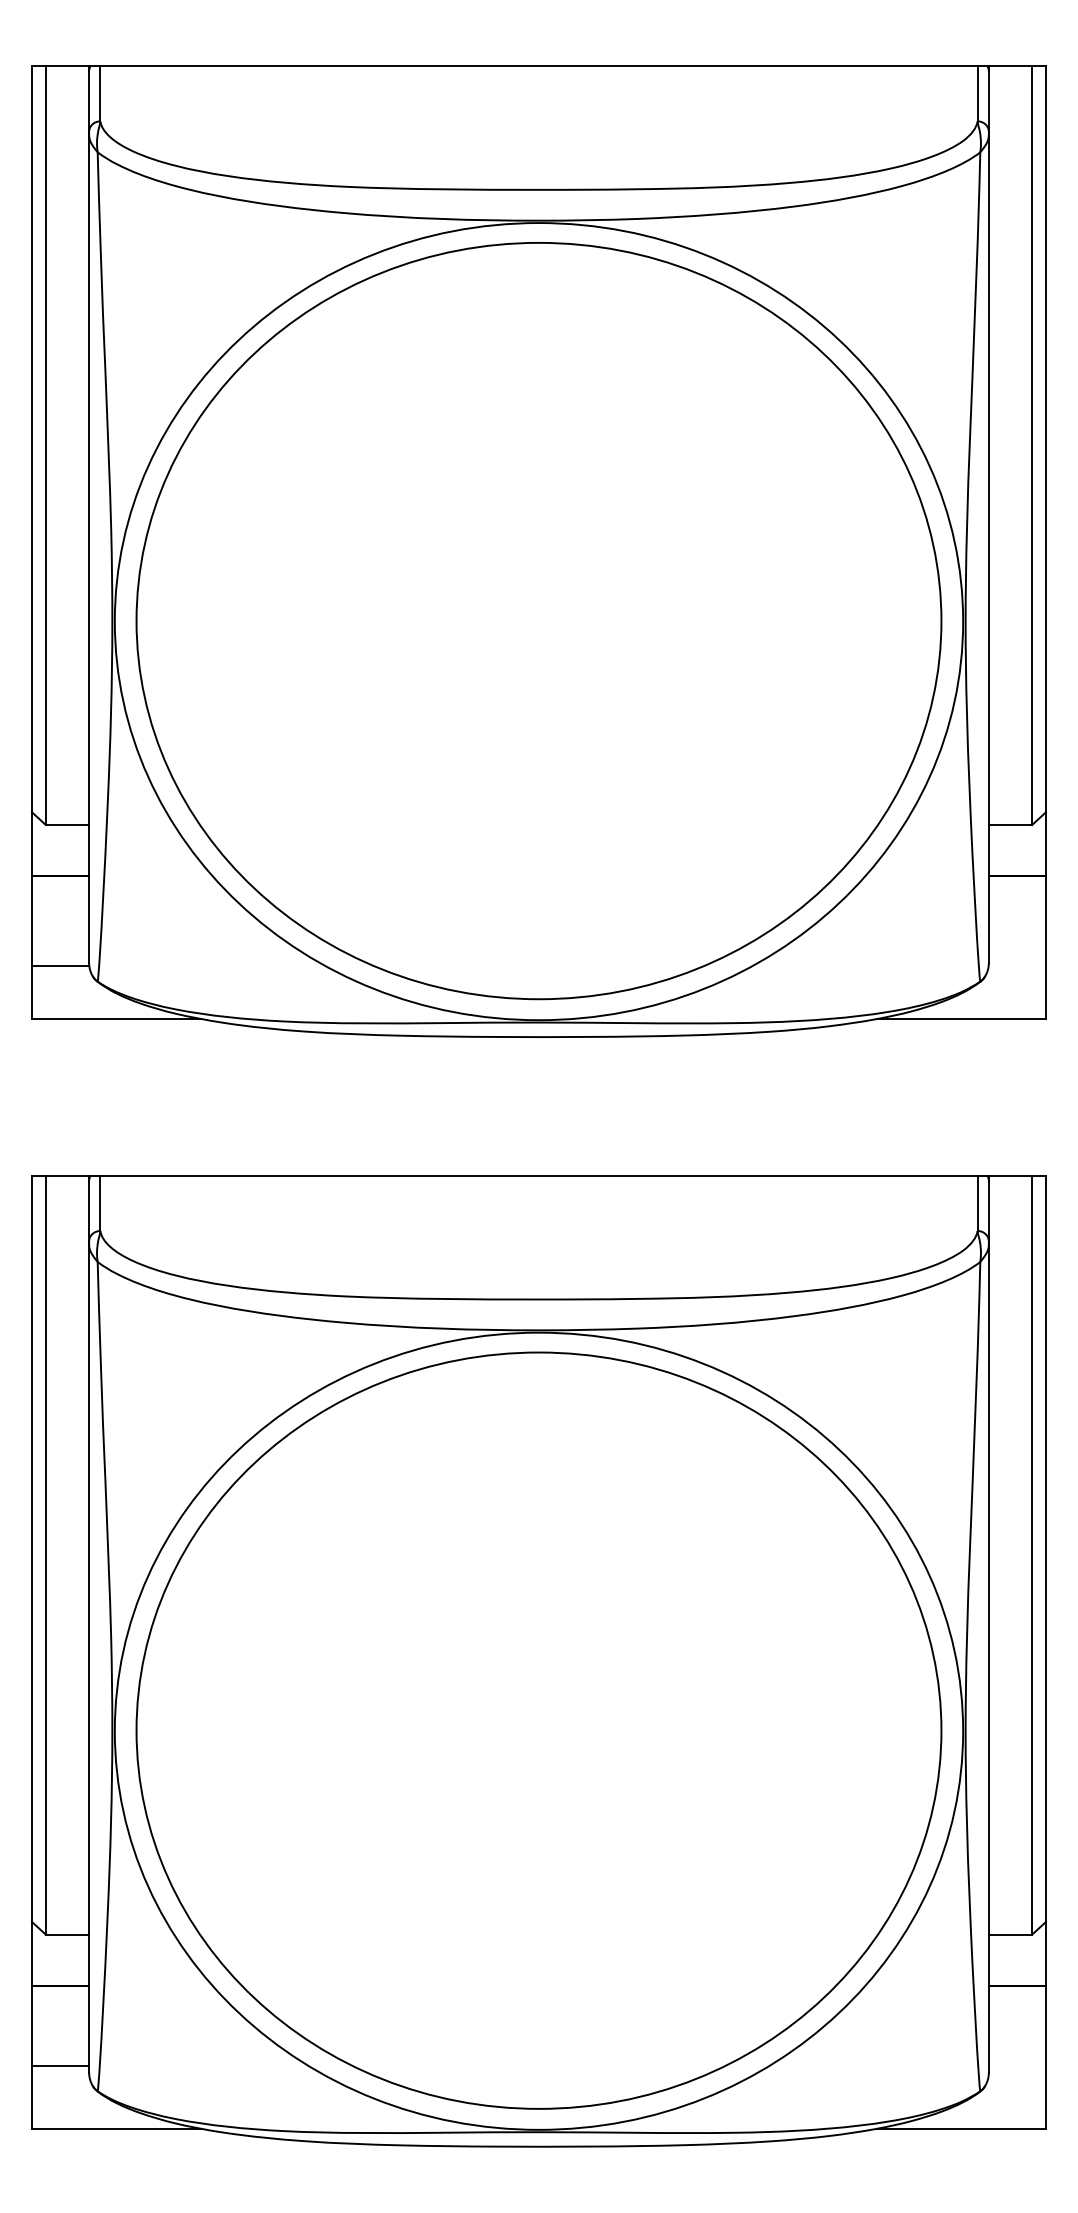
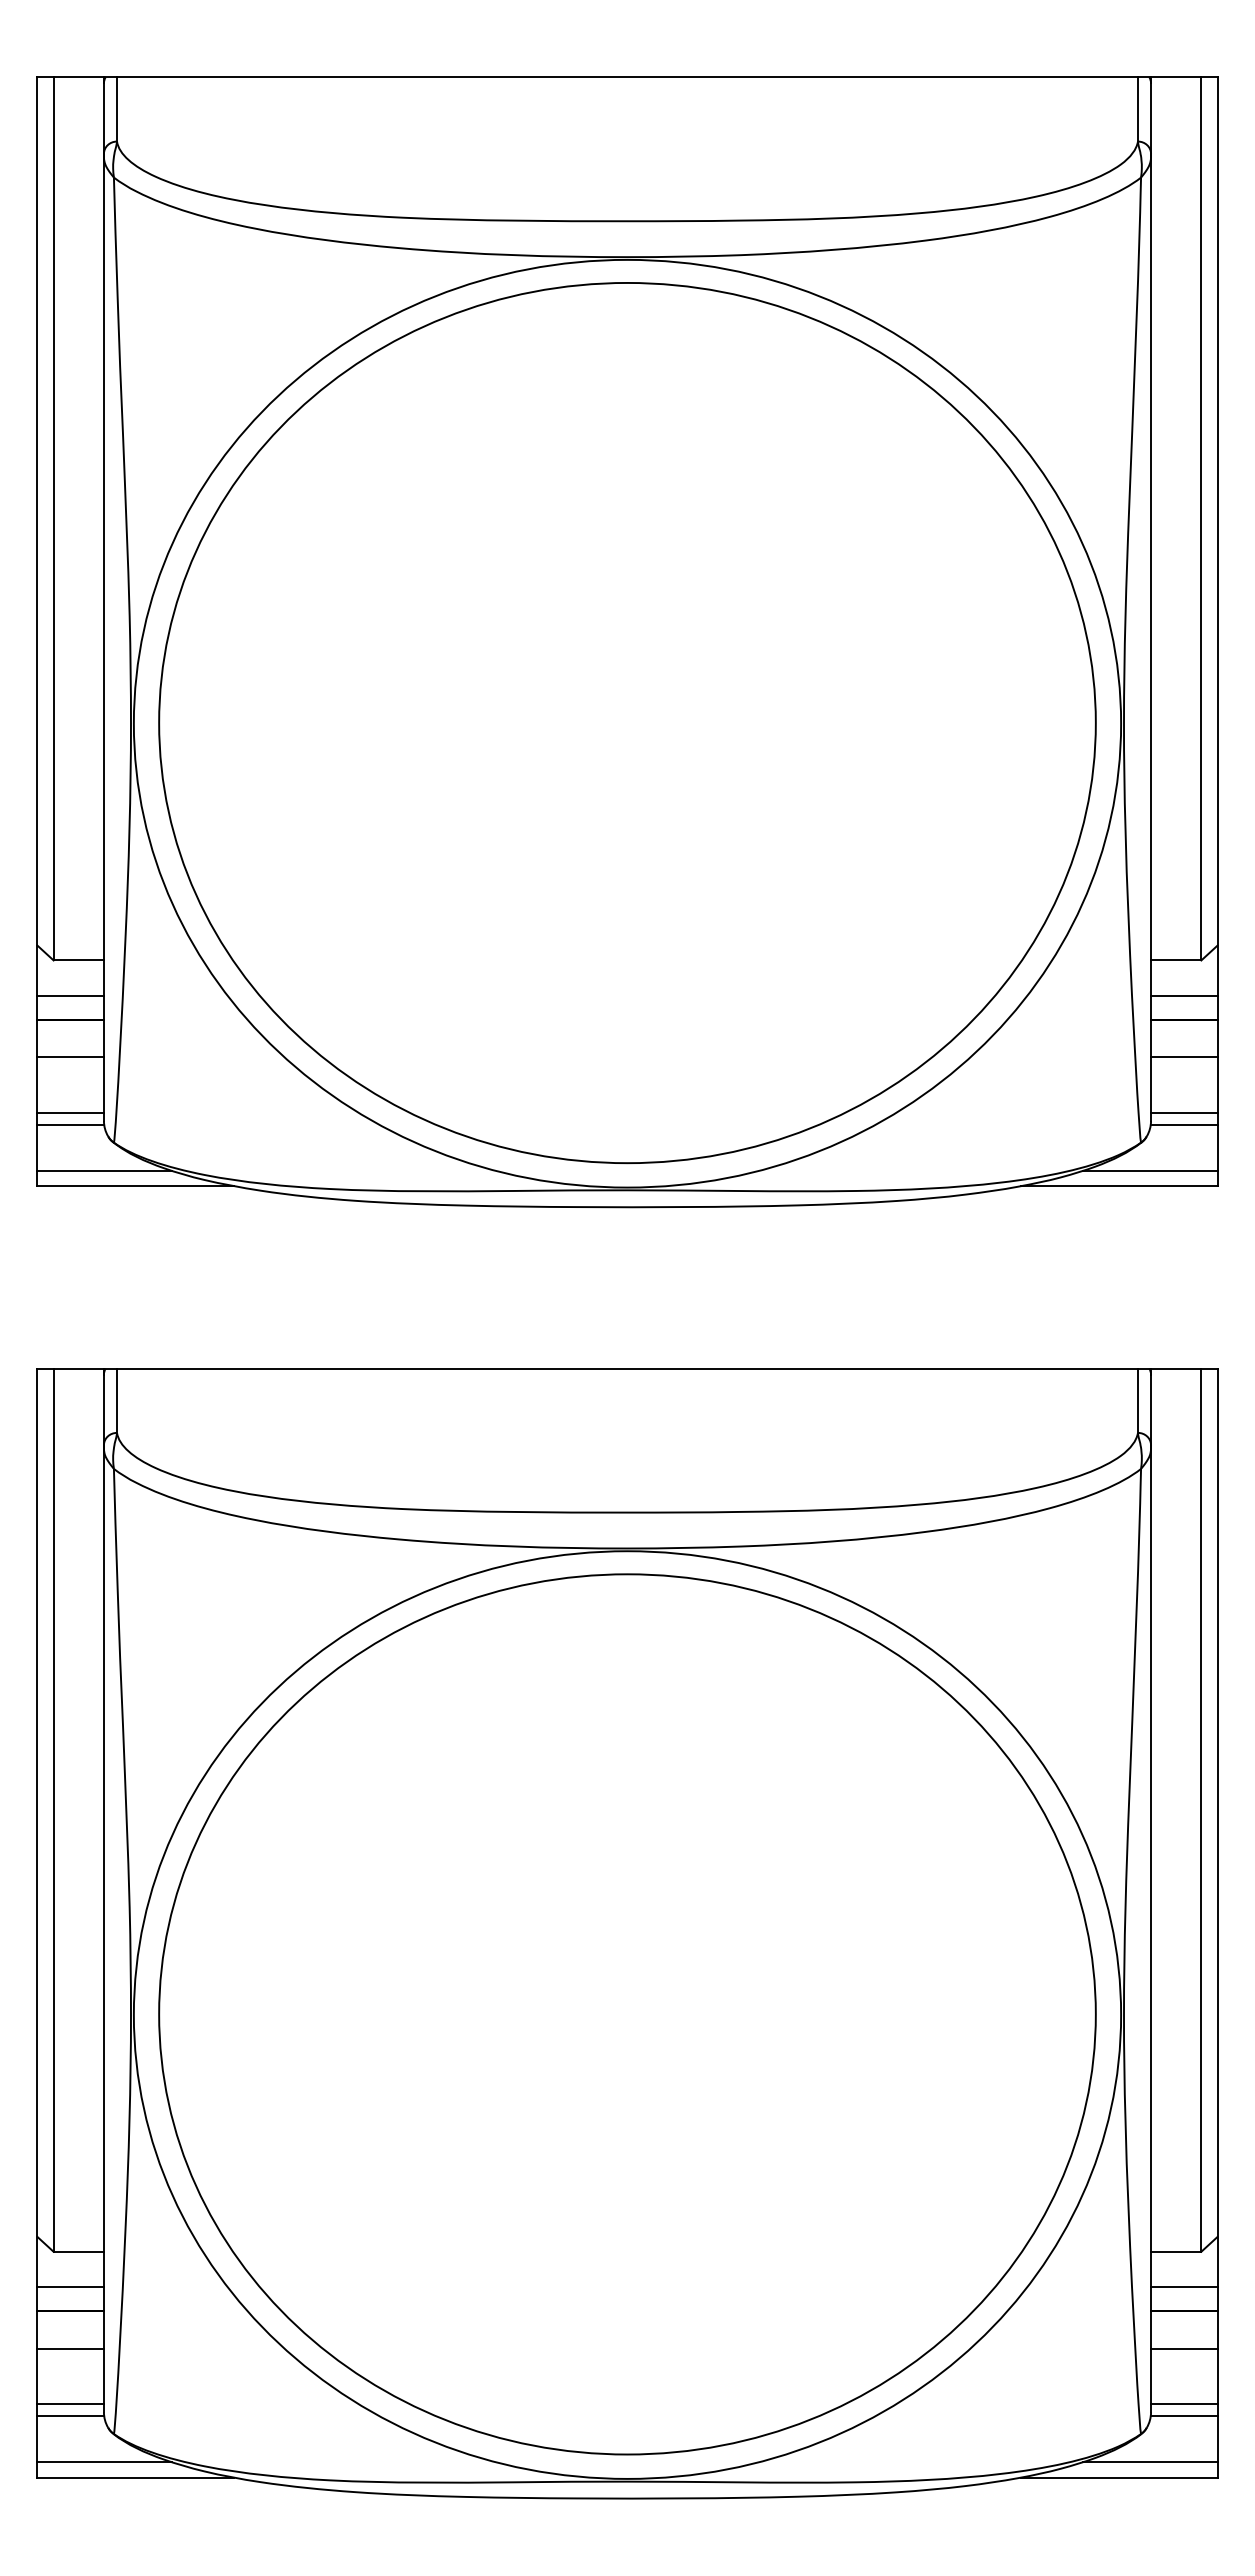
line: (60, 856) -> (70, 996), added
line: (1017, 856) -> (1184, 996), added
line: (60, 908) -> (70, 1057), added
line: (1017, 908) -> (1184, 1057), added
line: (60, 955) -> (70, 1112), added
line: (1017, 955) -> (1184, 1112), added
line: (1016, 966) -> (1183, 1124), added
line: (89, 1006) -> (104, 1171), added
line: (987, 1006) -> (1149, 1171), added
line: (60, 1965) -> (70, 2287), added
line: (1017, 1965) -> (1184, 2287), added
line: (60, 2017) -> (70, 2348), added
line: (1017, 2017) -> (1184, 2348), added
line: (1017, 2065) -> (1184, 2404), added
line: (60, 2076) -> (70, 2416), added
line: (1016, 2076) -> (1183, 2416), added
line: (89, 2115) -> (104, 2462), added
line: (987, 2115) -> (1149, 2462), added

